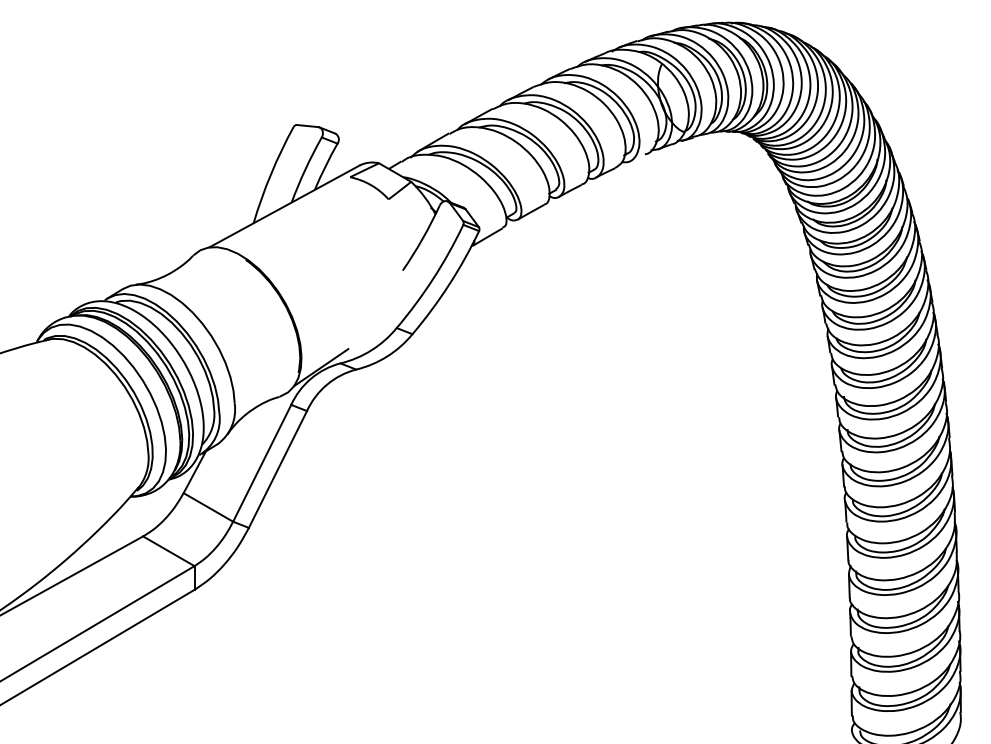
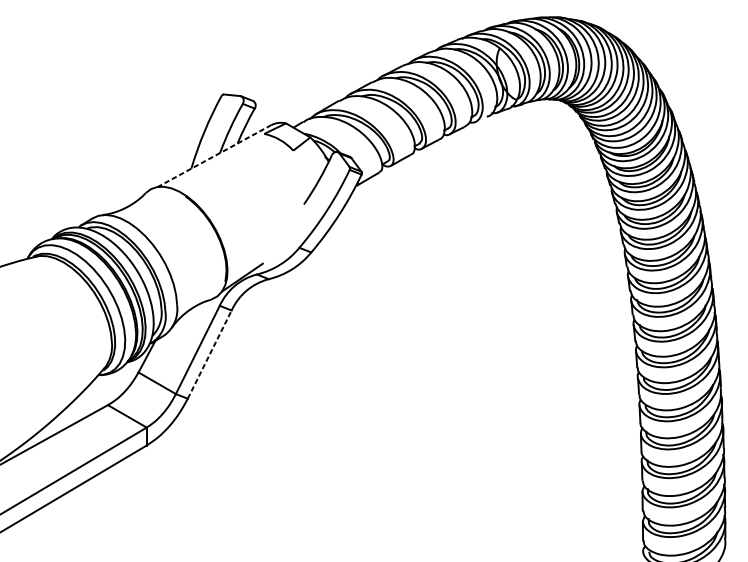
line: (284, 206) -> (214, 156), solid -> dashed
line: (278, 469) -> (210, 354), solid -> dashed

